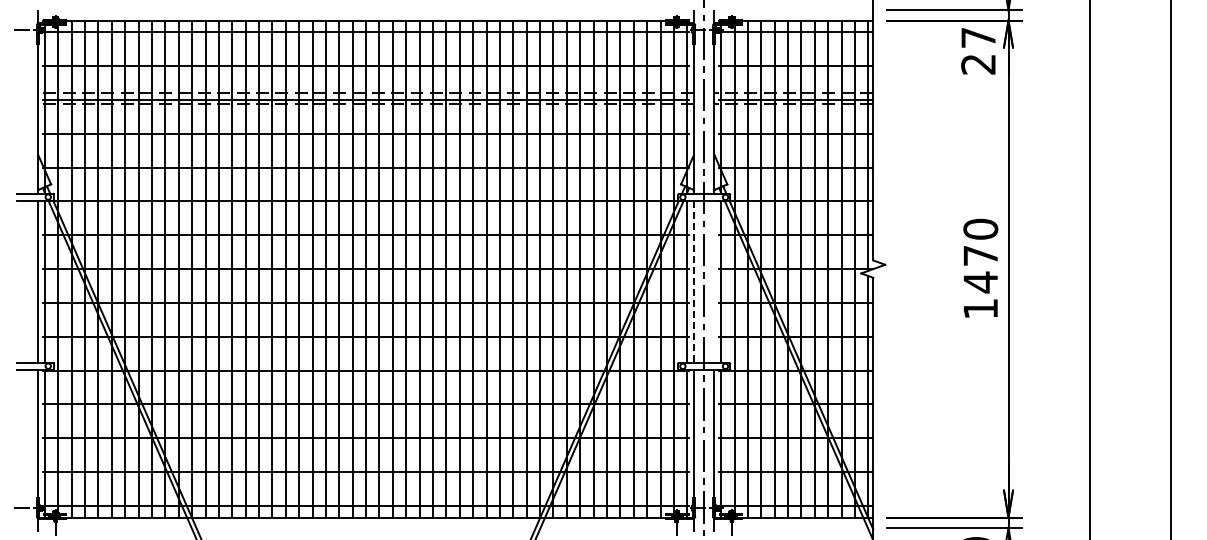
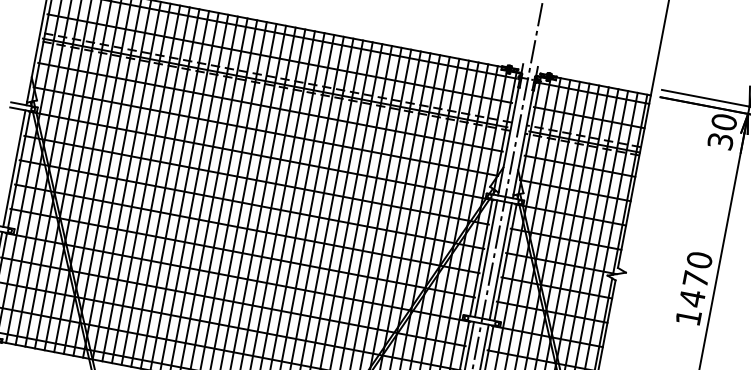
text: (978, 50) -> (722, 131), 27 -> 30
line: (714, 281) -> (500, 261), added
line: (693, 282) -> (485, 259), dashed -> solid

